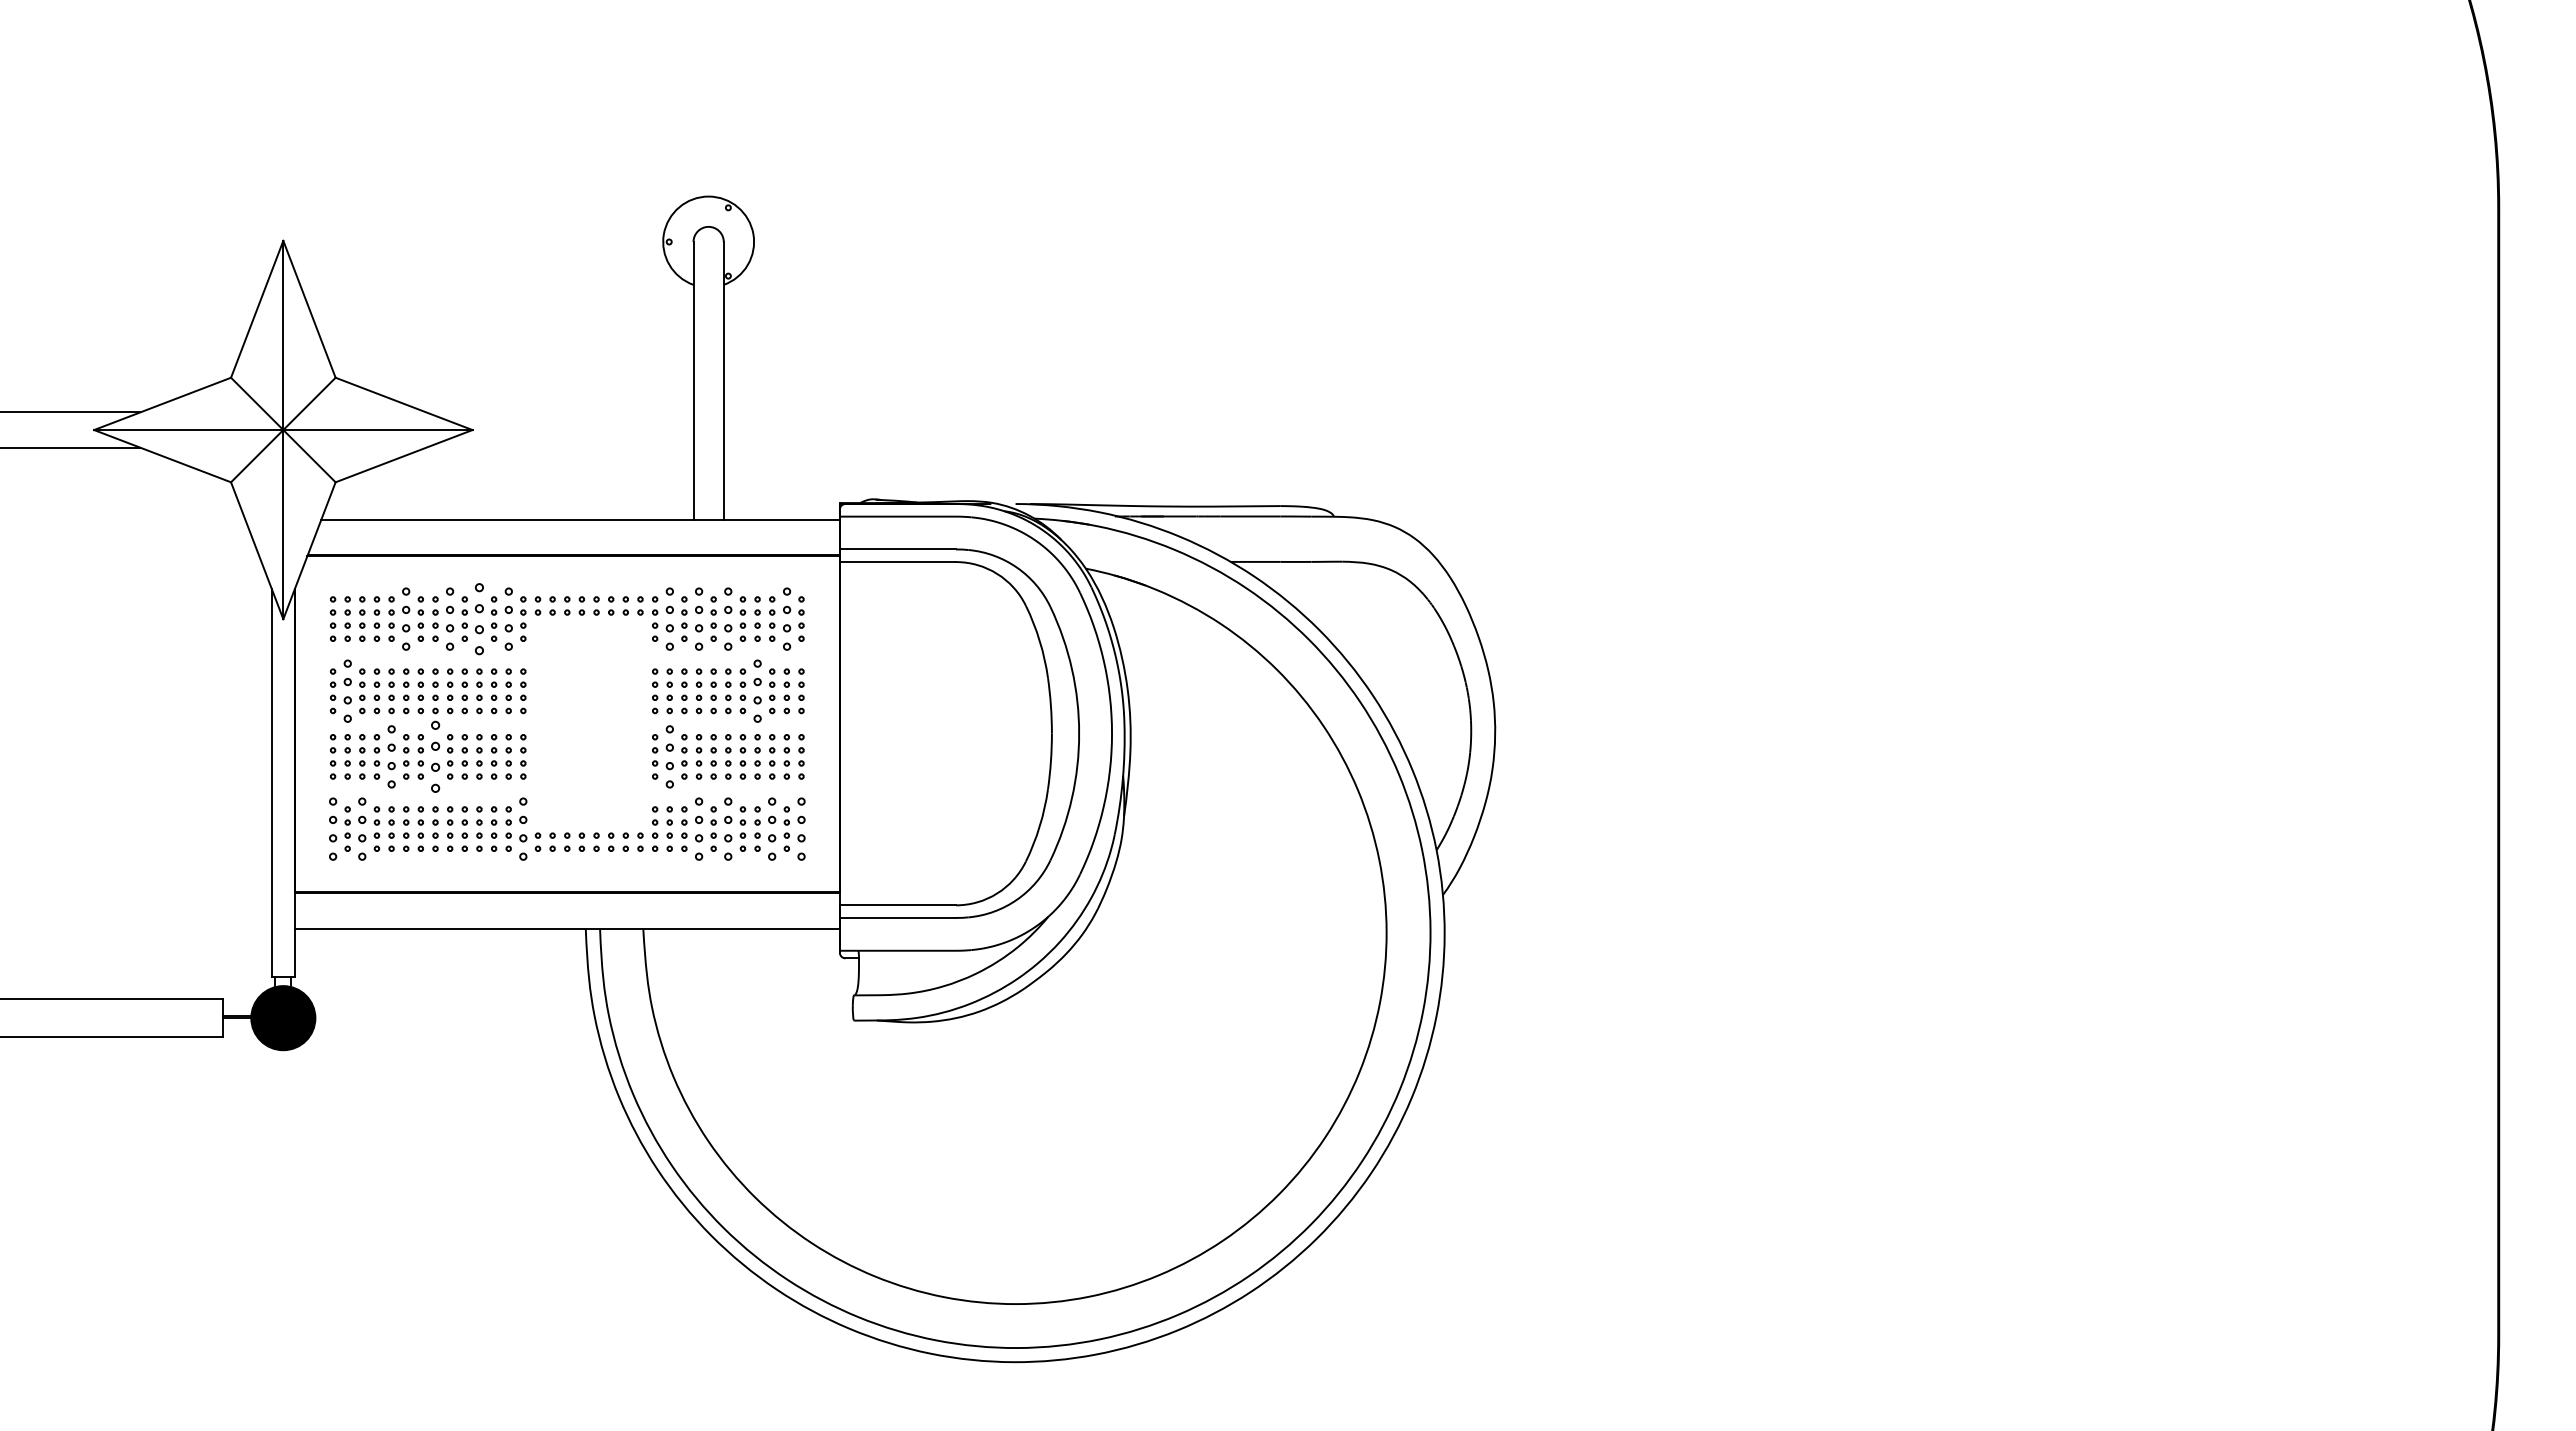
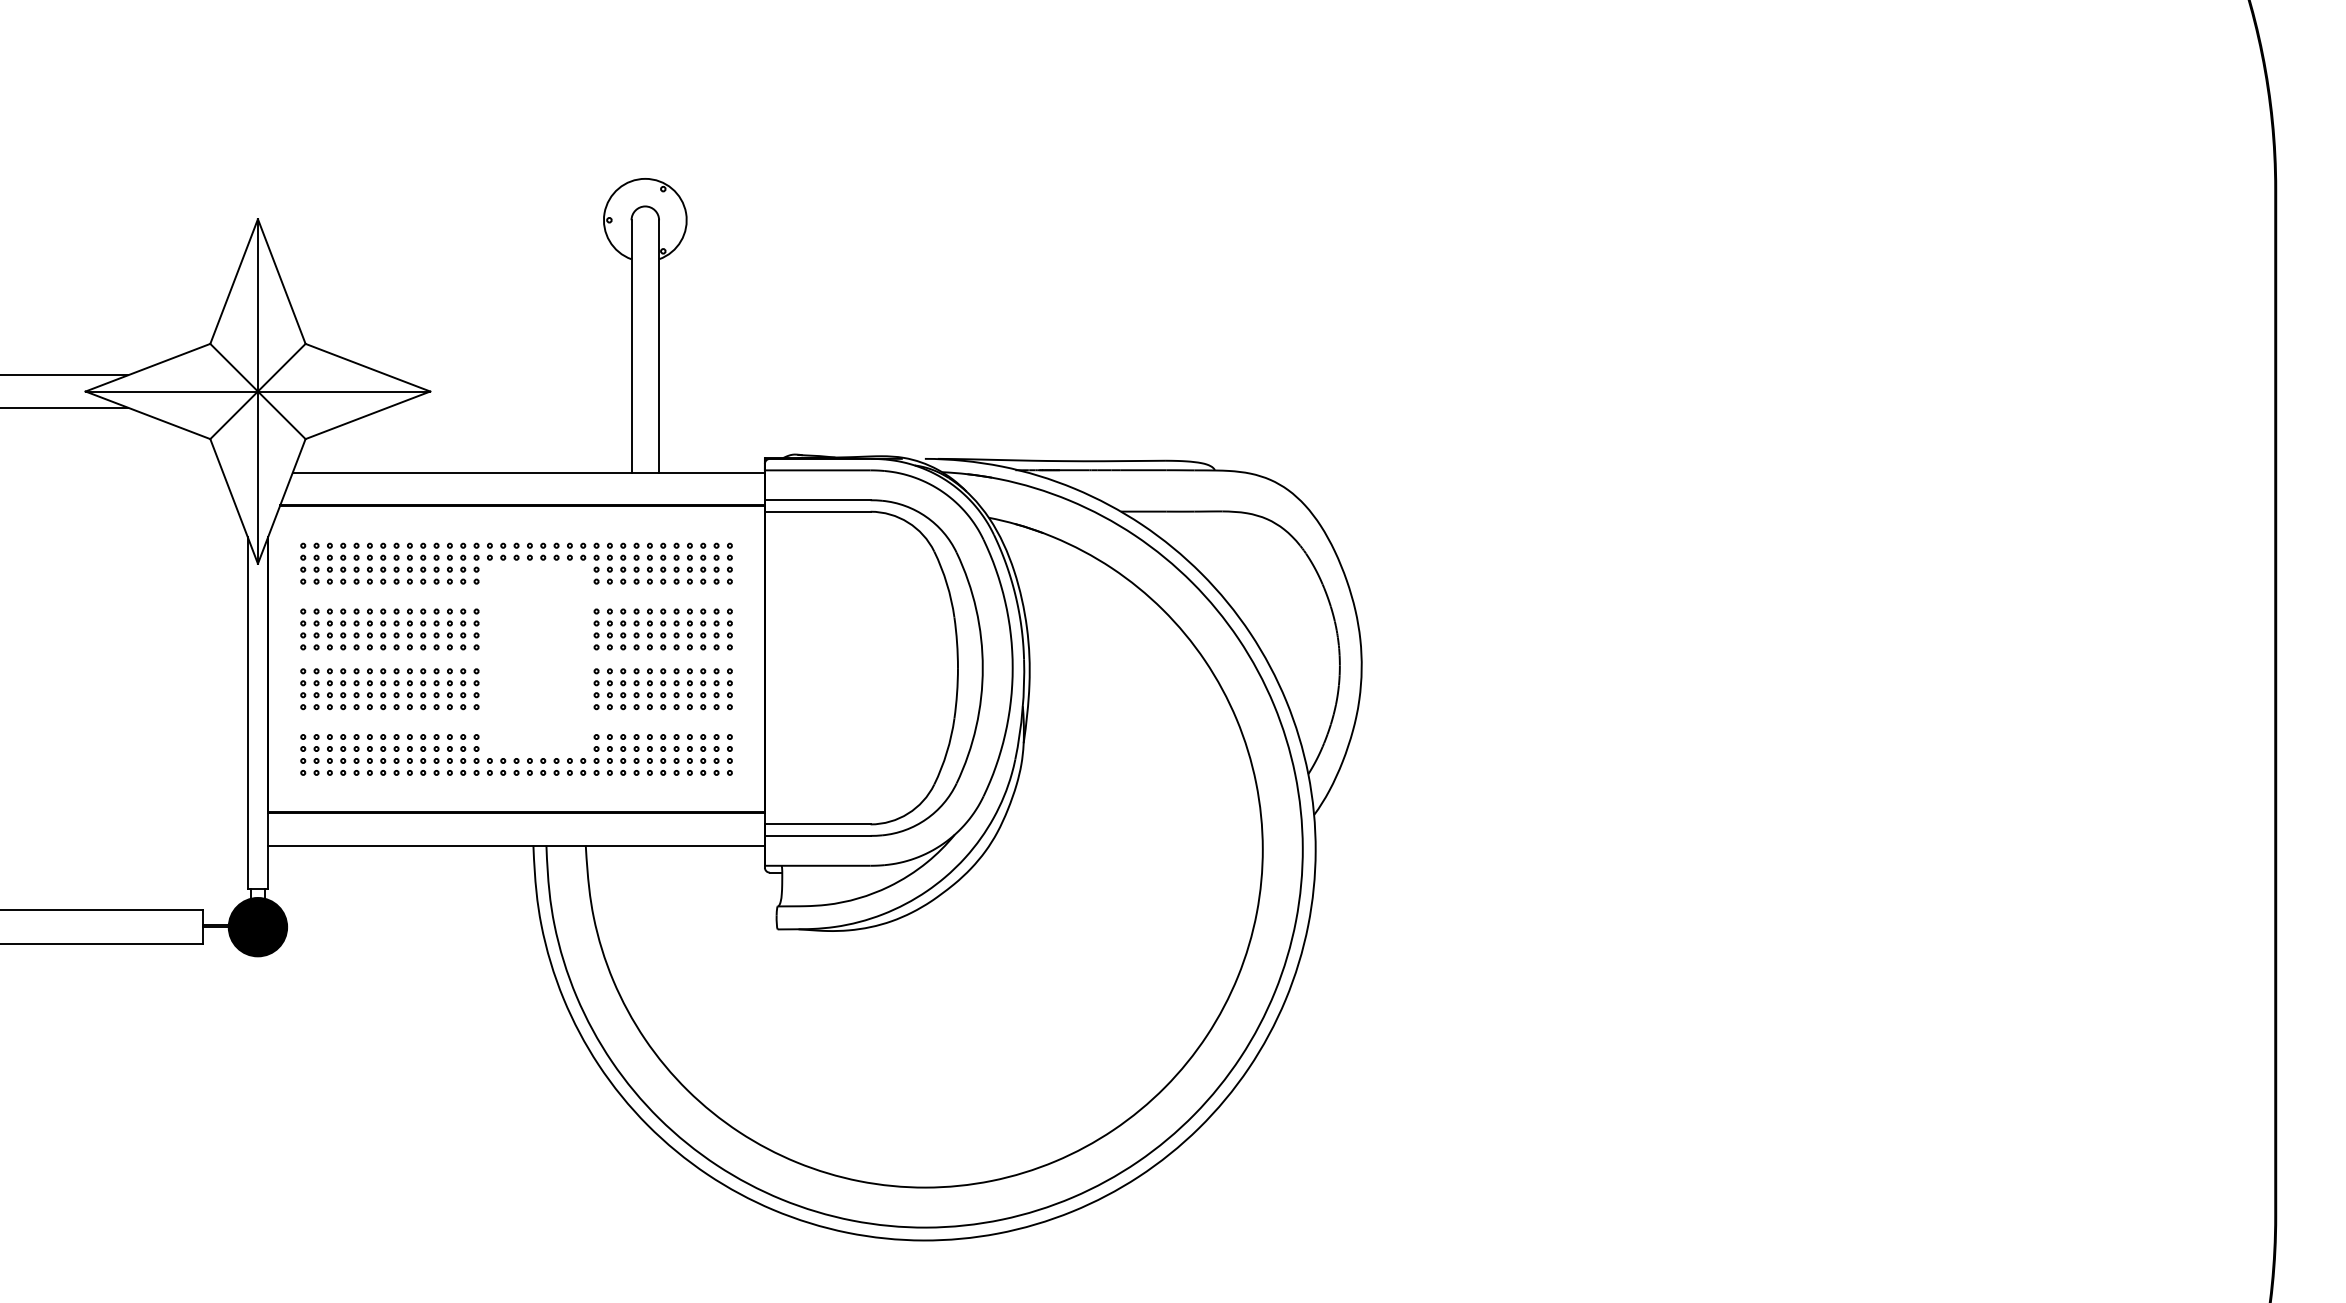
part: (406, 618) -> (370, 563), size x0.71
part: (450, 618) -> (410, 563), size x0.71
part: (479, 618) -> (436, 563), size x0.62
part: (508, 618) -> (463, 563), size x0.71
part: (669, 618) -> (609, 563), size x0.71
part: (698, 618) -> (636, 563), size x0.71
part: (728, 618) -> (663, 563), size x0.71
part: (786, 618) -> (716, 563), size x0.71
part: (347, 691) -> (316, 629), size x0.71
part: (757, 691) -> (689, 629), size x0.71
part: (391, 756) -> (356, 688), size x0.71
part: (435, 756) -> (396, 688), size x0.62
part: (669, 756) -> (609, 688), size x0.71
part: (332, 828) -> (302, 754), size x0.71
part: (362, 828) -> (330, 754), size x0.71
part: (523, 828) -> (476, 754), size x0.71
part: (698, 828) -> (636, 754), size x0.71
part: (728, 828) -> (663, 754), size x0.71
part: (772, 828) -> (703, 754), size x0.71
part: (801, 828) -> (729, 754), size x0.71

